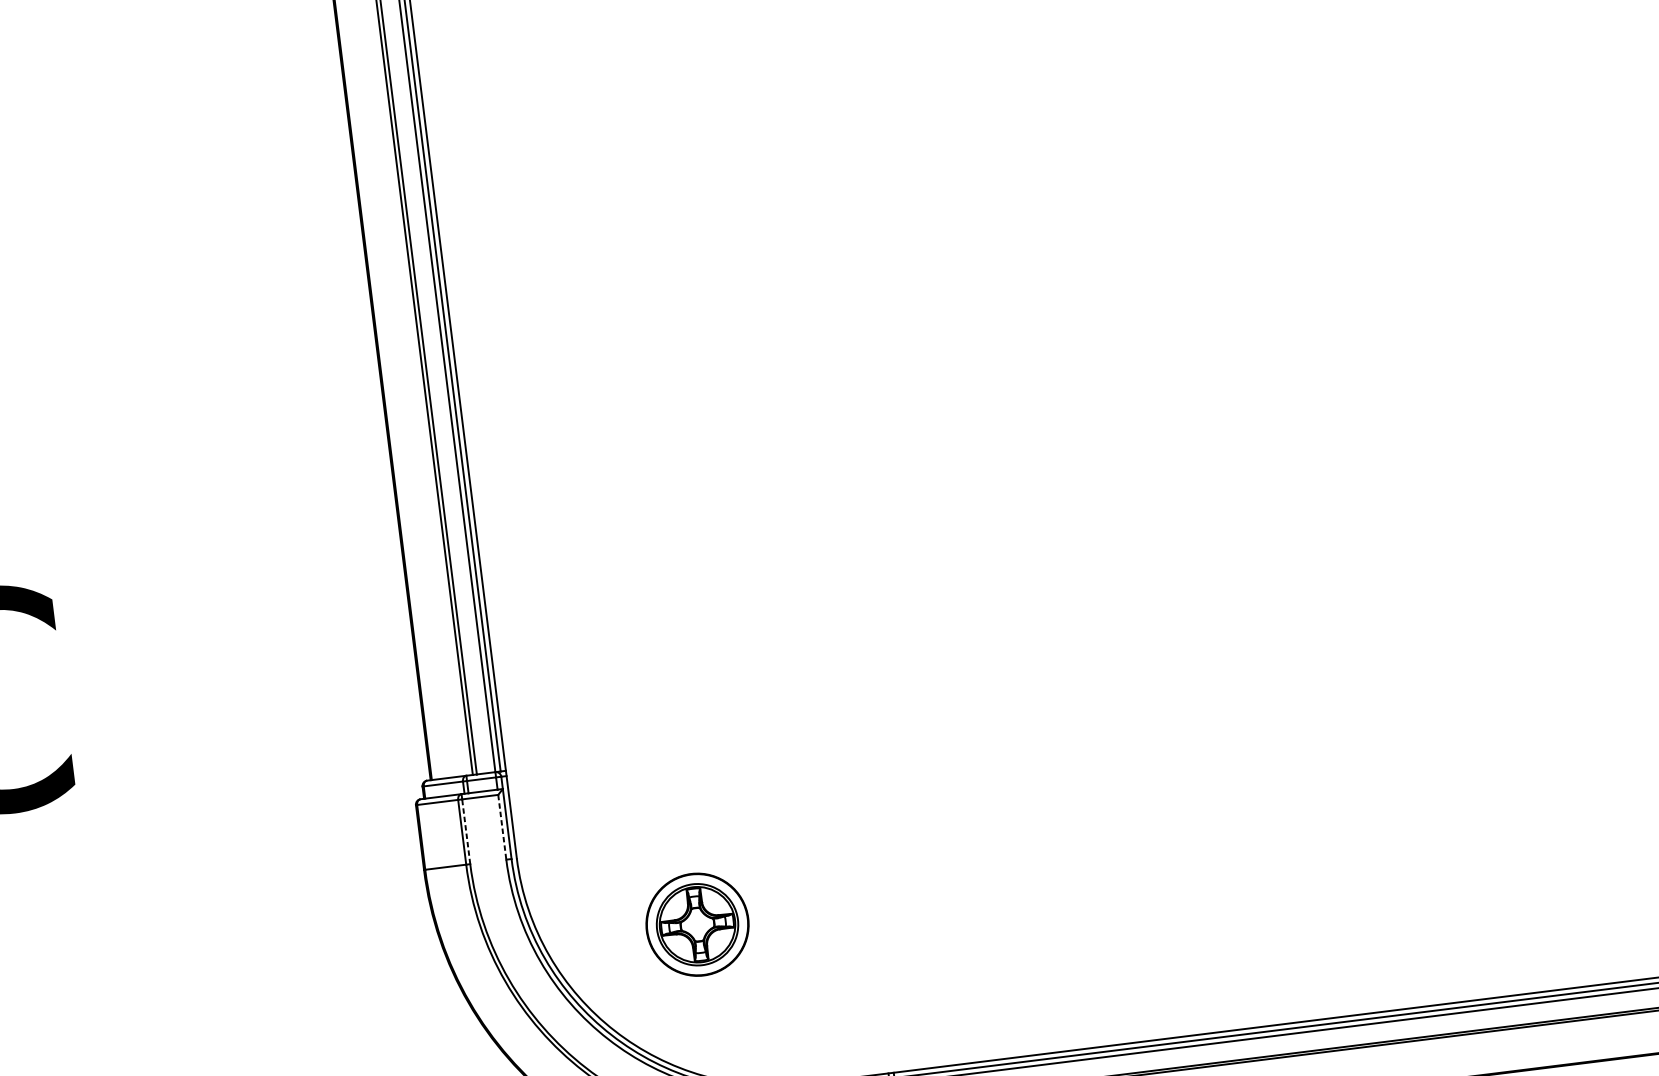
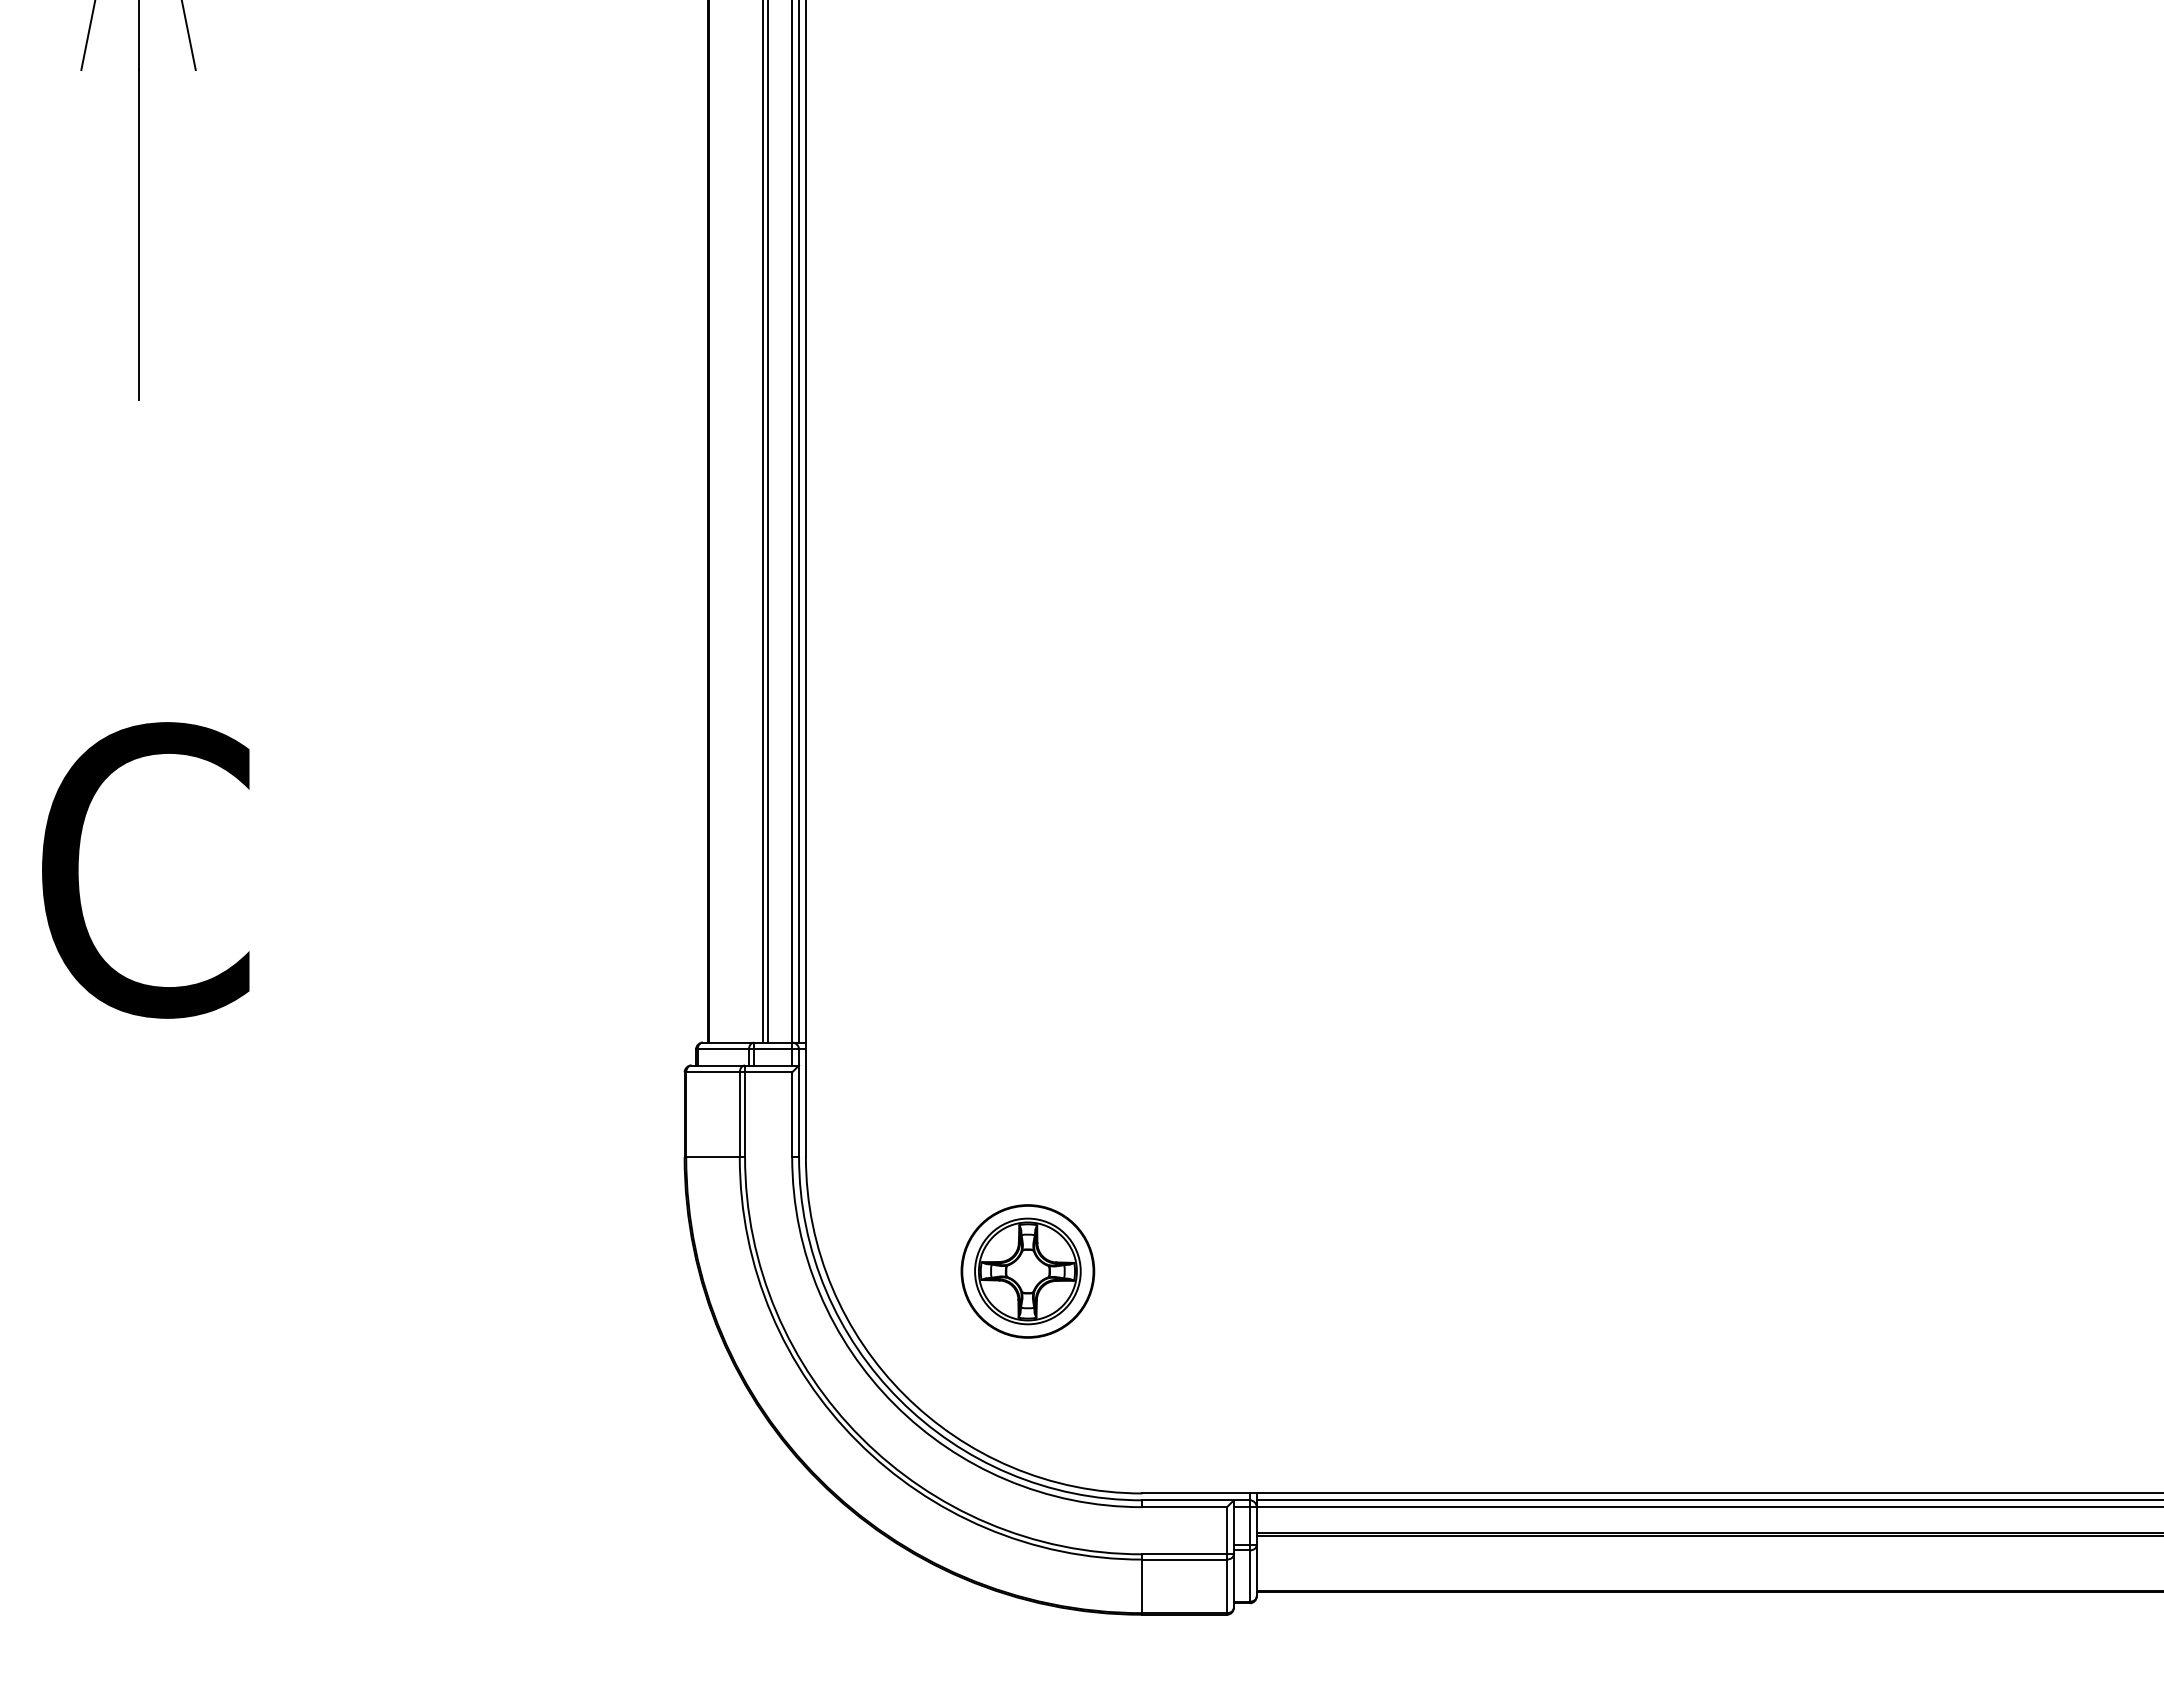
line: (502, 827) -> (792, 1115), dashed -> solid
line: (466, 831) -> (745, 1114), dashed -> solid

